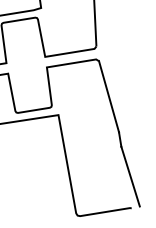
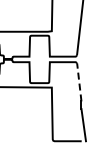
line: (109, 94) -> (79, 81), solid -> dashed

